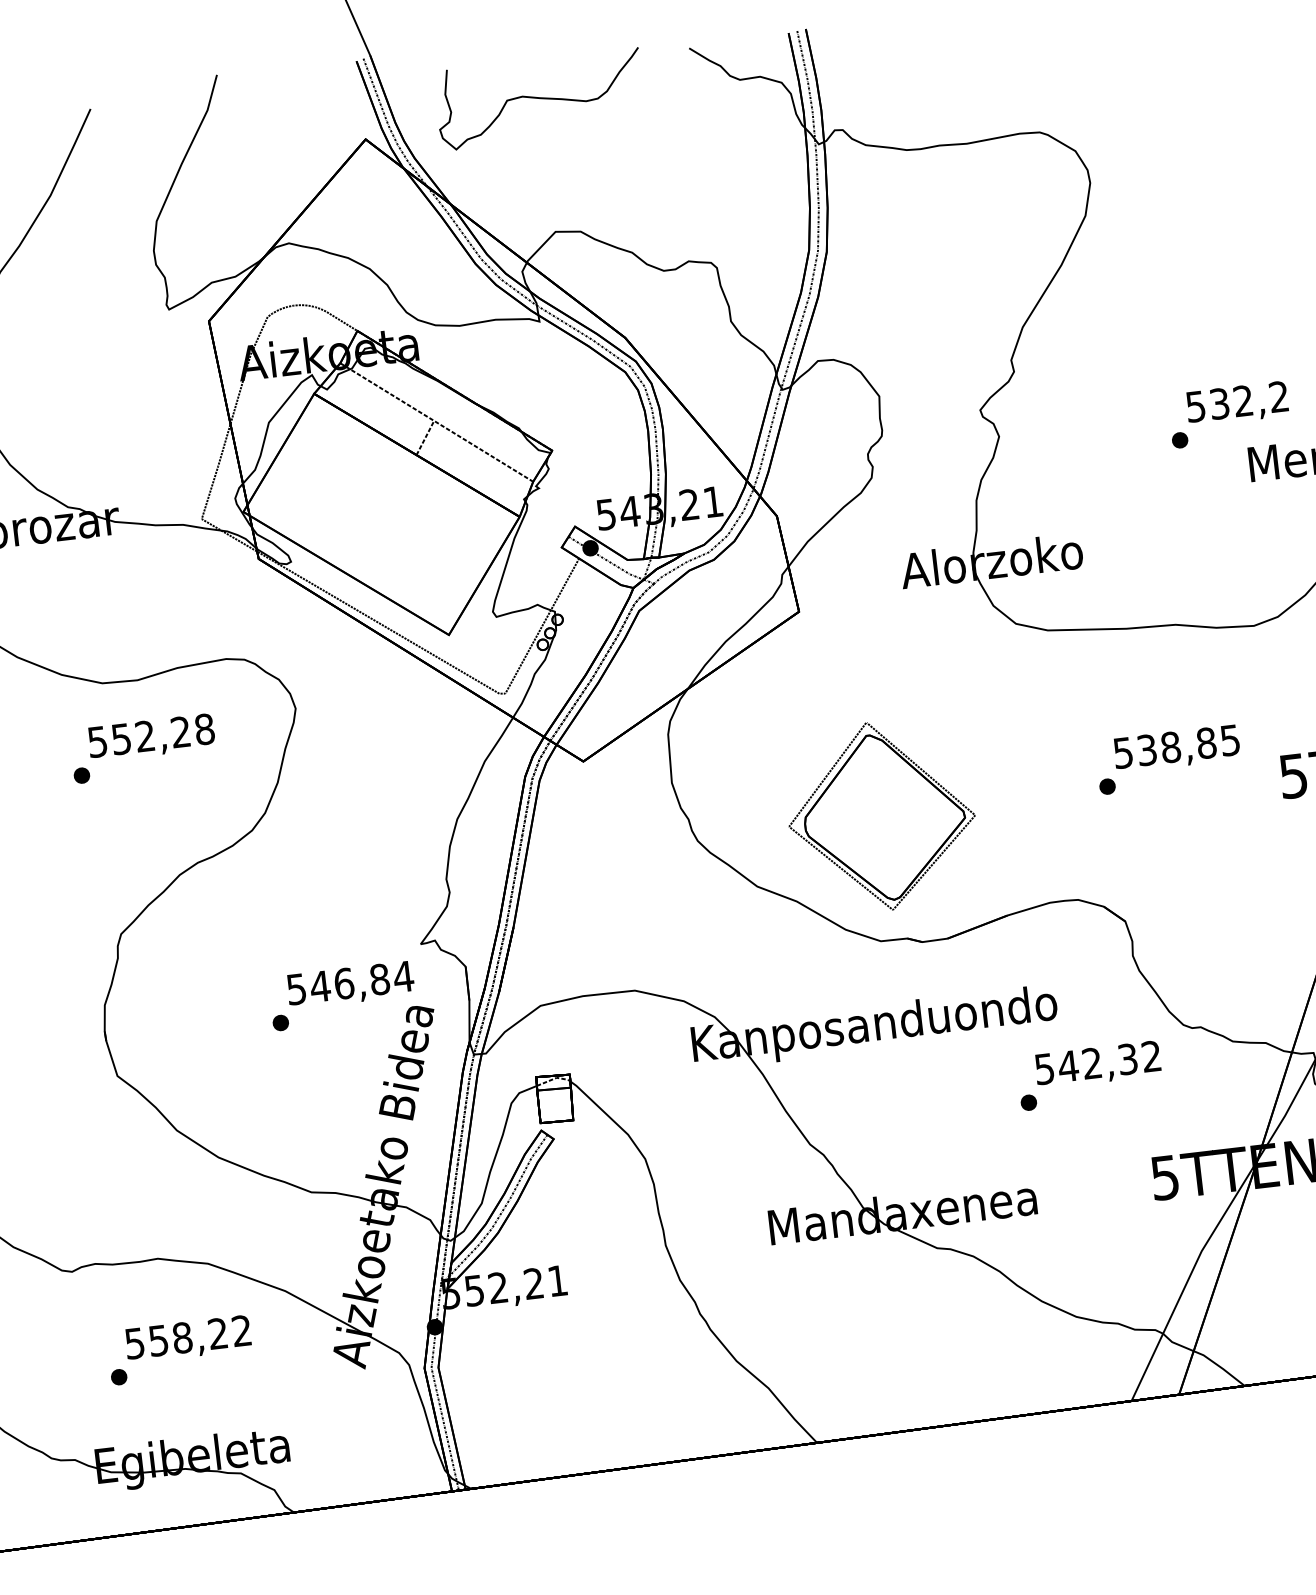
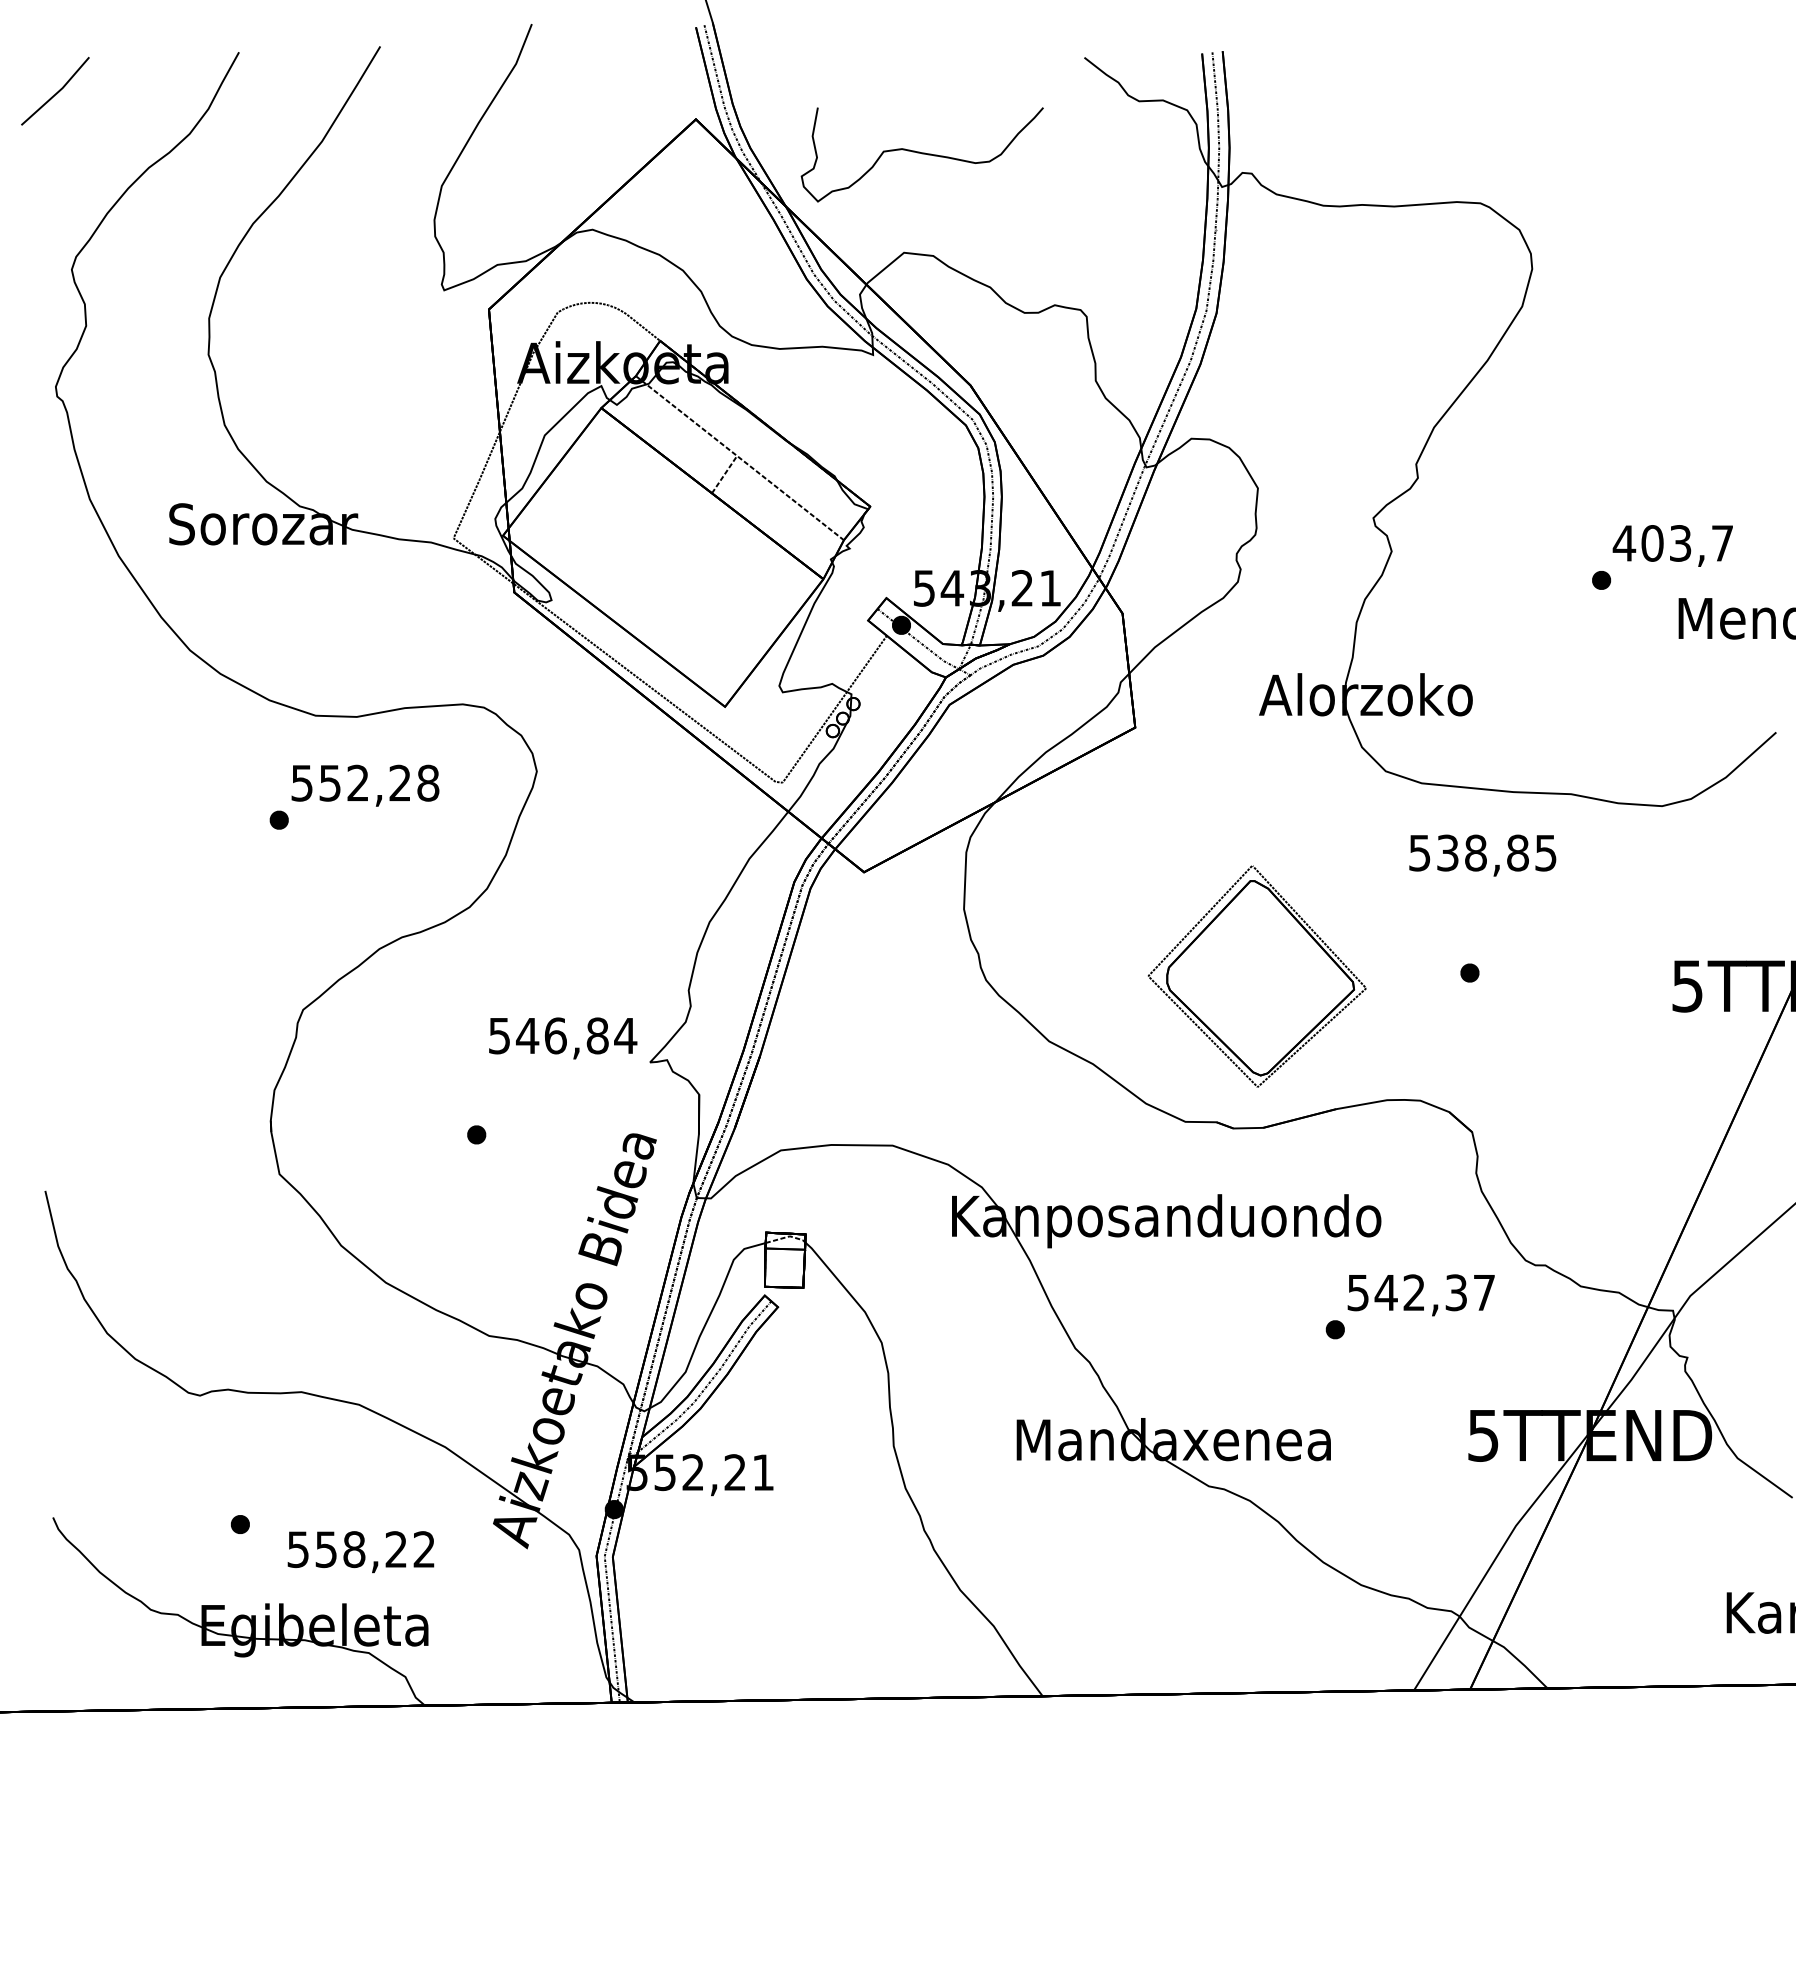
curve: (539, 98) -> (921, 153), moved
text: (1236, 401) -> (1672, 543), 532,2 -> 403,7
text: (1176, 748) -> (1482, 855), moved
part: (880, 816) -> (1256, 976), moved
text: (351, 985) -> (563, 1038), moved
text: (1150, 1056) -> (1483, 1292), 542,32 -> 542,37
text: (188, 1339) -> (360, 1552), moved

